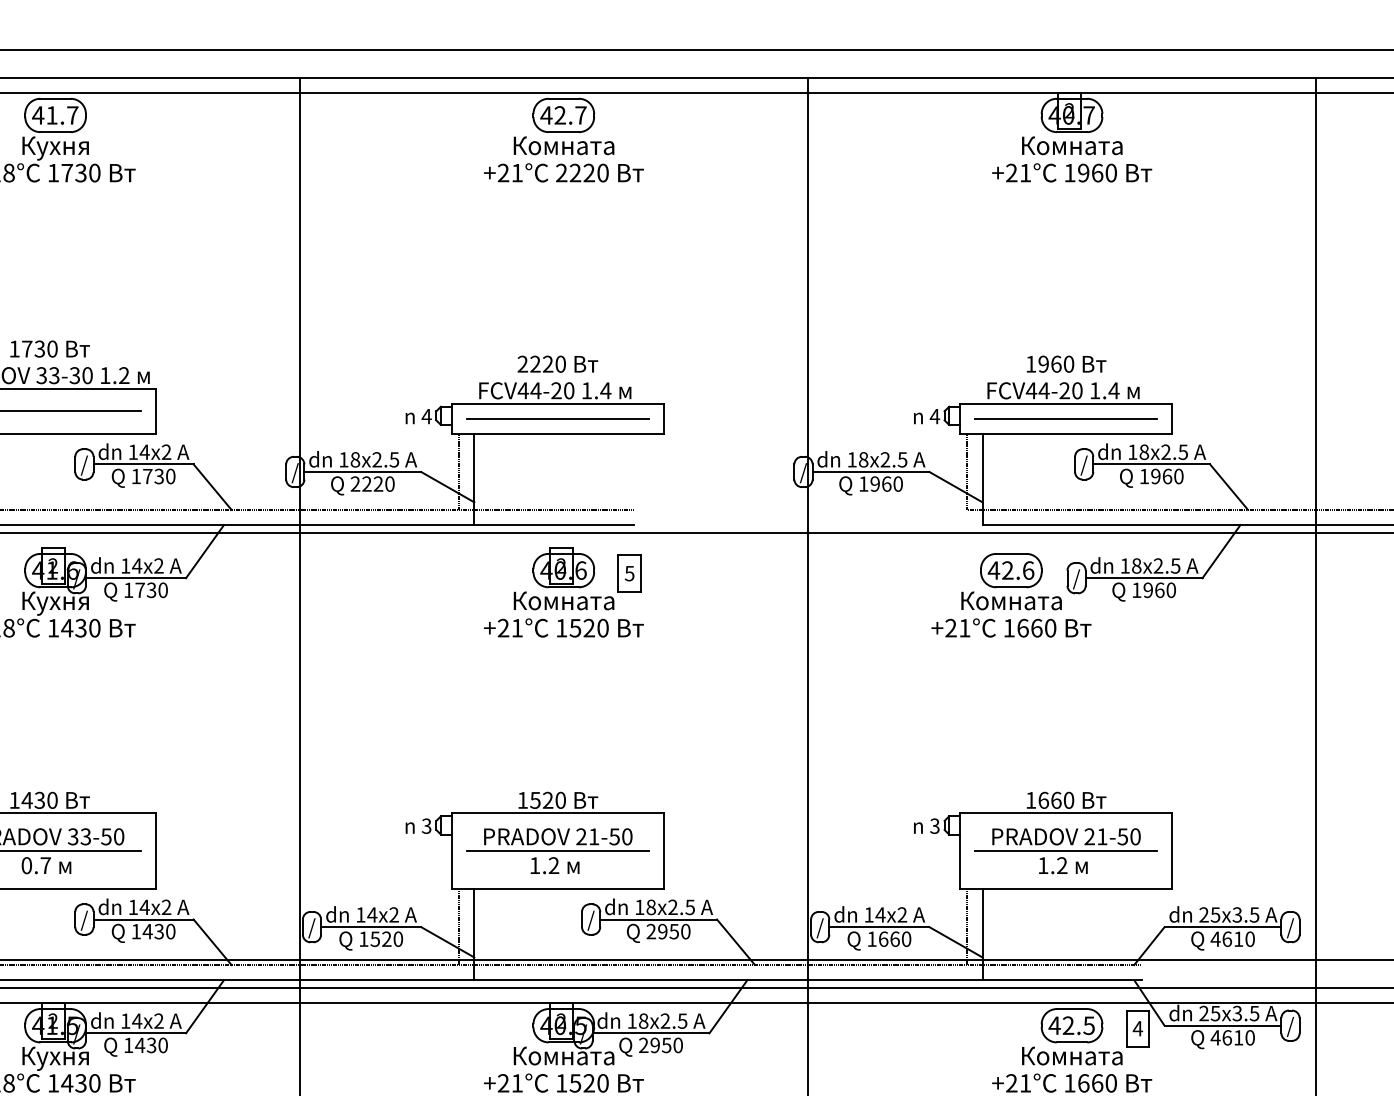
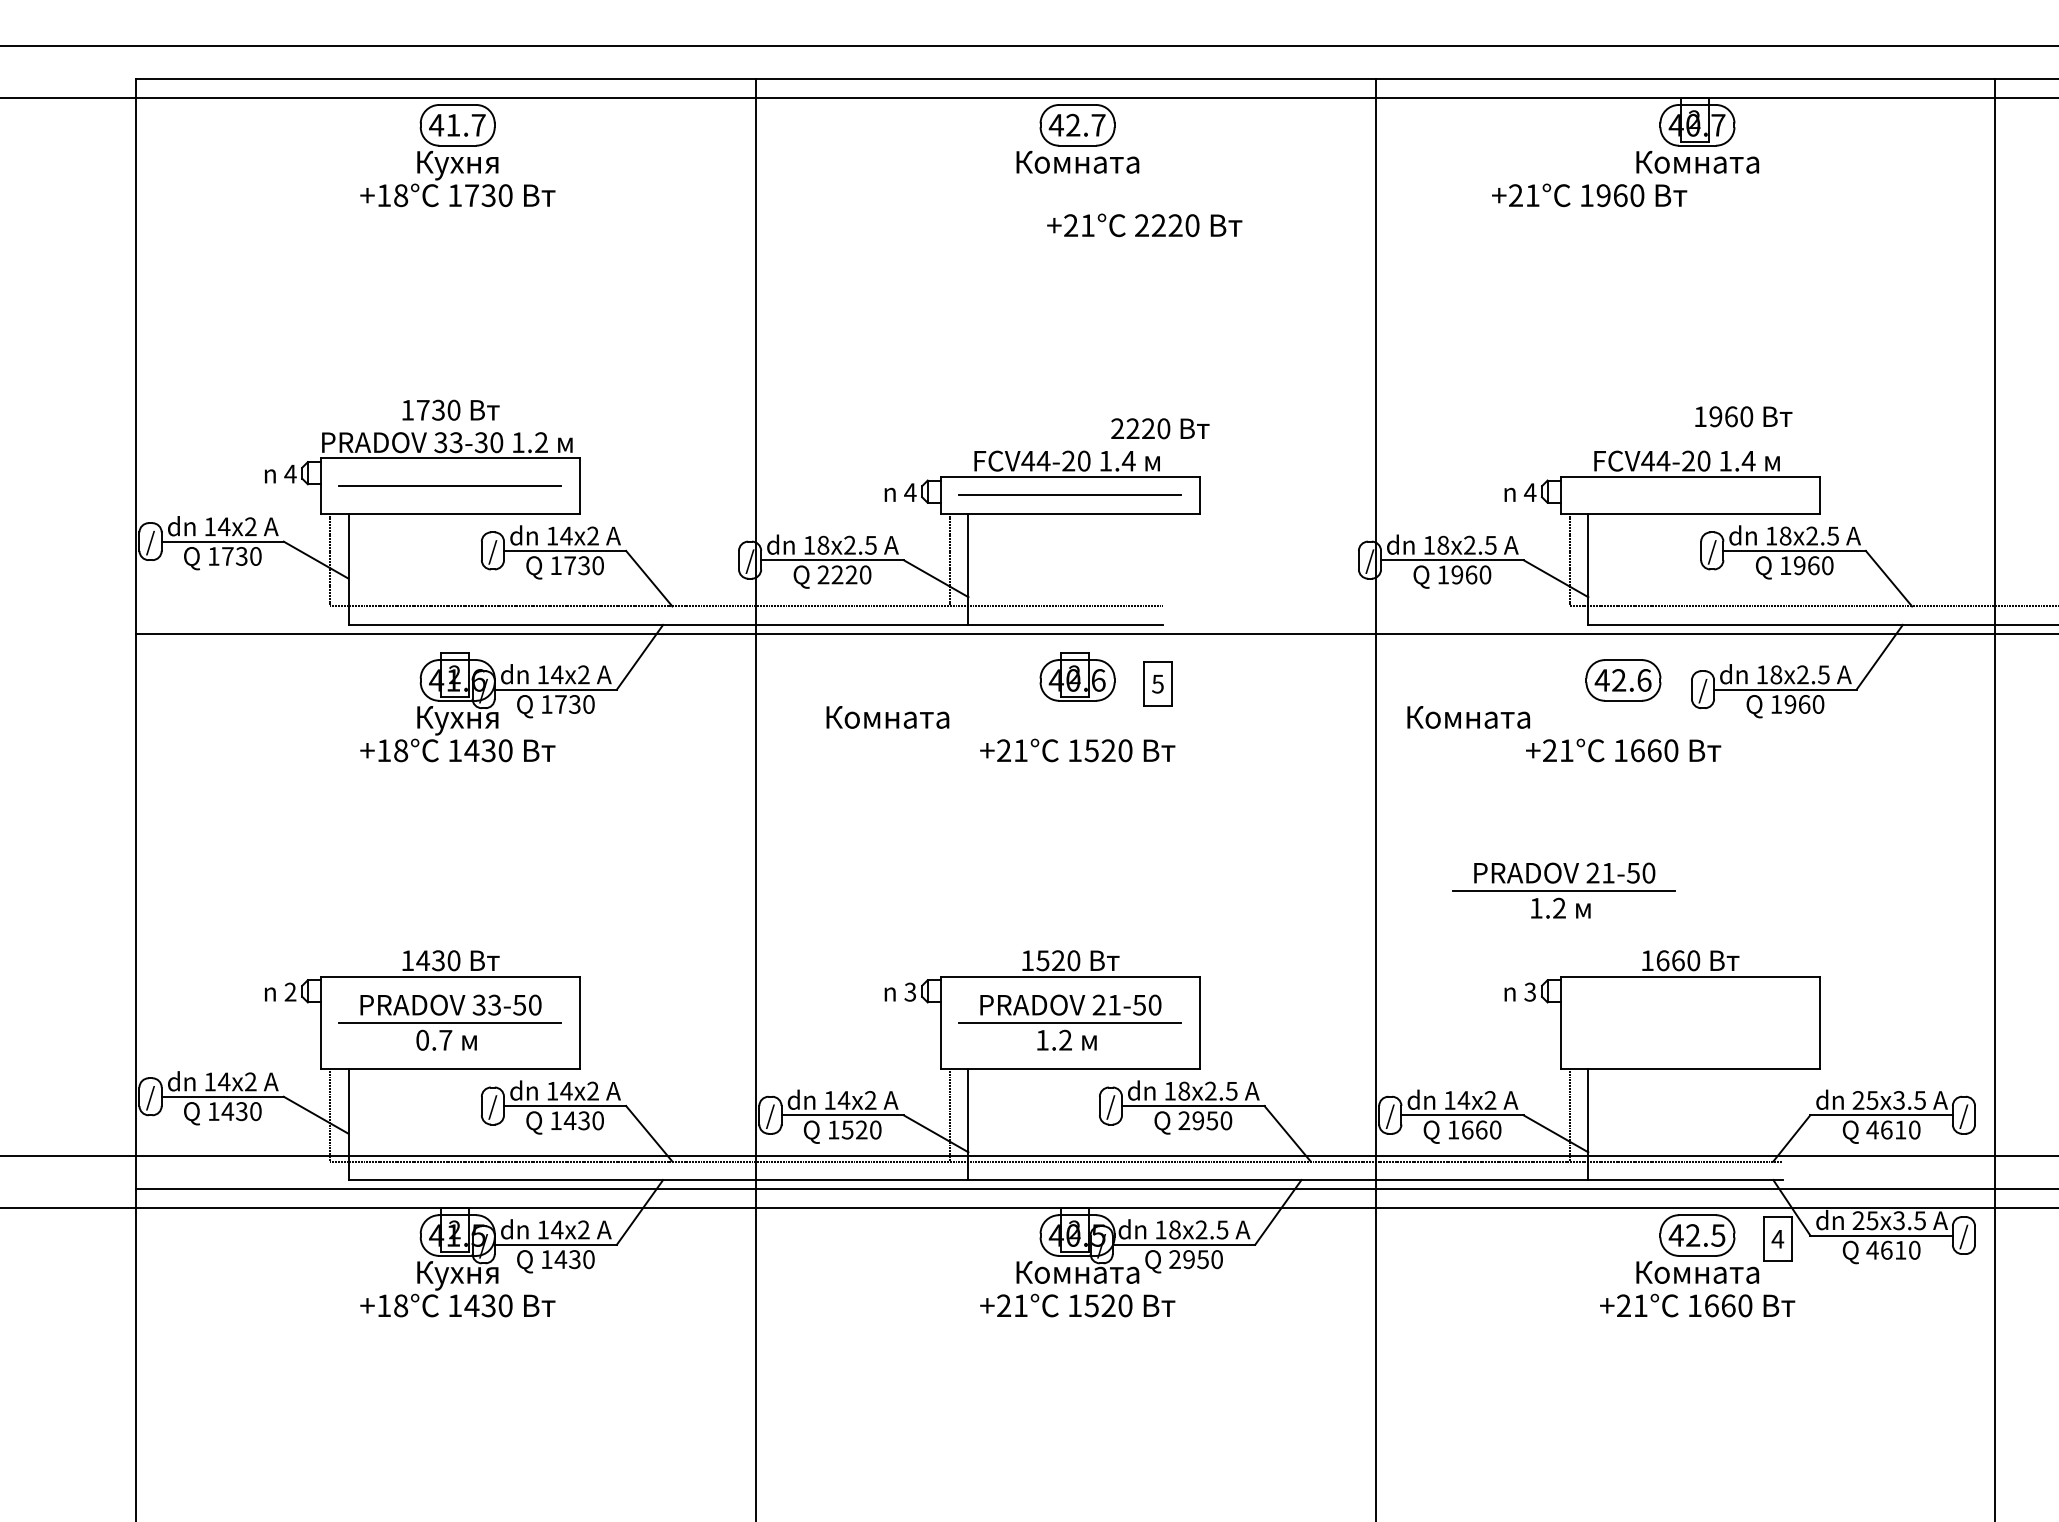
text: (563, 172) -> (1144, 225), moved
text: (1072, 172) -> (1589, 195), moved
text: (557, 364) -> (1160, 428), moved
text: (1066, 364) -> (1743, 416), moved
line: (1066, 418) -> (1690, 495), removed
text: (563, 600) -> (887, 717), moved
text: (1011, 600) -> (1468, 717), moved
part: (1065, 851) -> (1563, 890), moved

